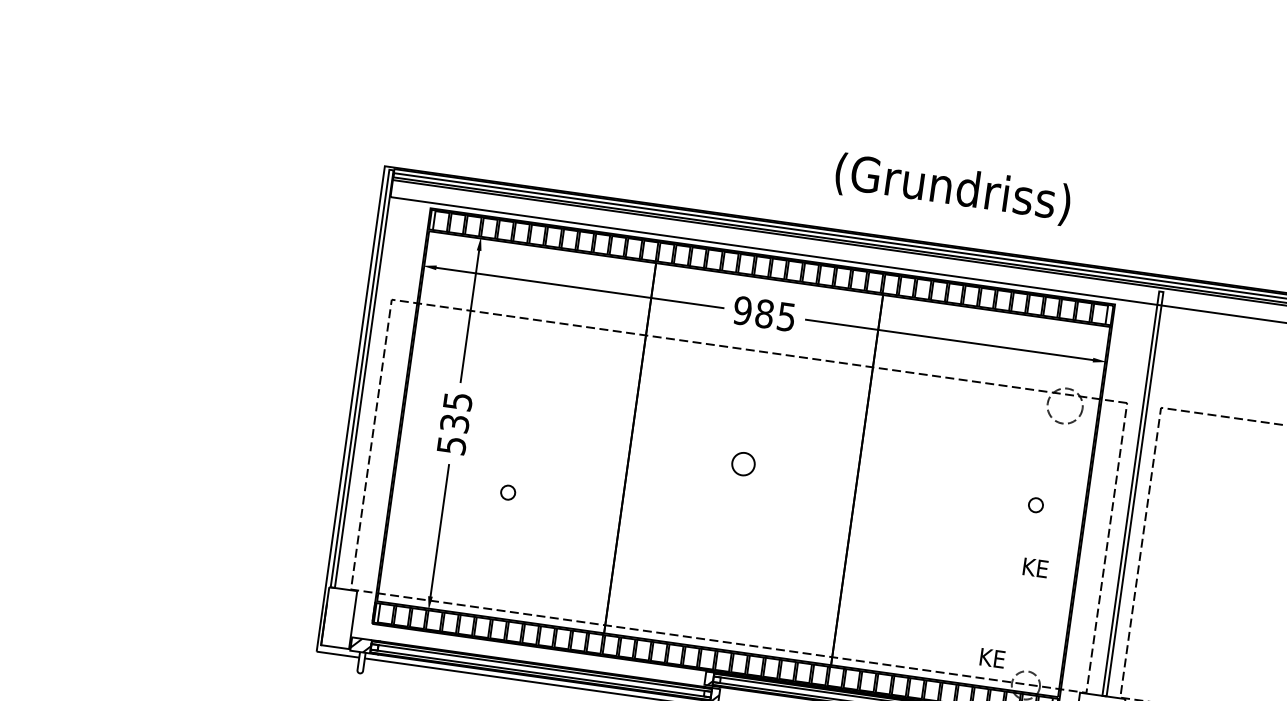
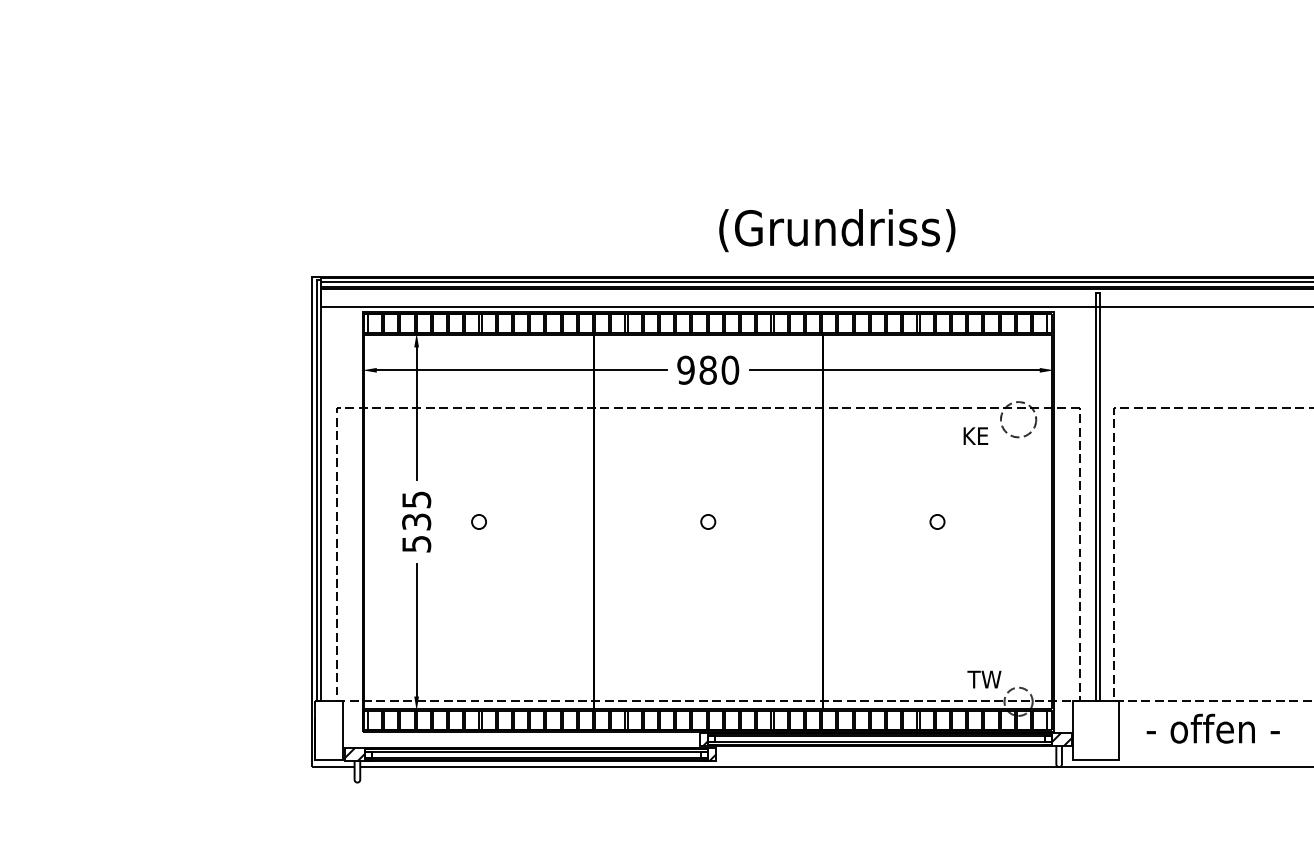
text: (953, 189) -> (837, 230), moved
text: (786, 316) -> (730, 369), 985 -> 980
circle: (743, 463) -> (708, 521), size x0.62
circle: (507, 492) -> (478, 521), moved
circle: (1036, 504) -> (937, 521), moved
text: (1035, 567) -> (975, 435), moved
text: (995, 658) -> (984, 679), KE -> TW

